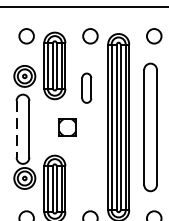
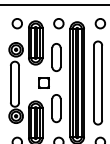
part: (86, 88) -> (56, 57), size x1.43
line: (16, 129) -> (10, 84), dashed -> solid
part: (86, 166) -> (56, 108), added

